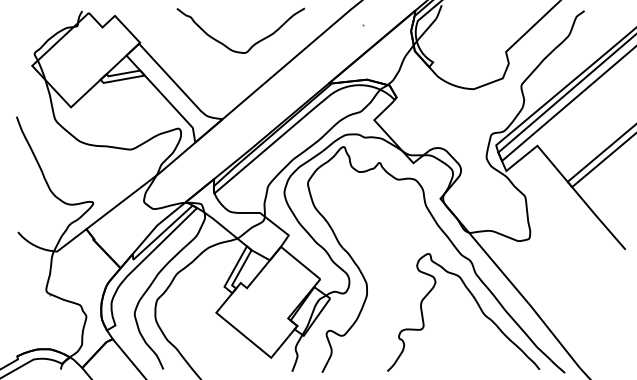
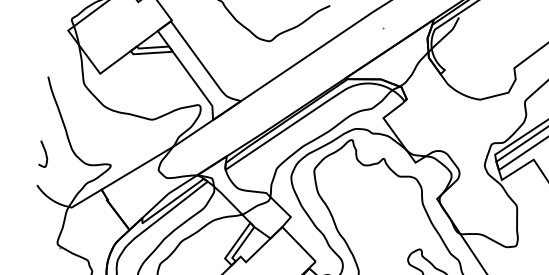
curve: (22, 198) -> (44, 154), added

